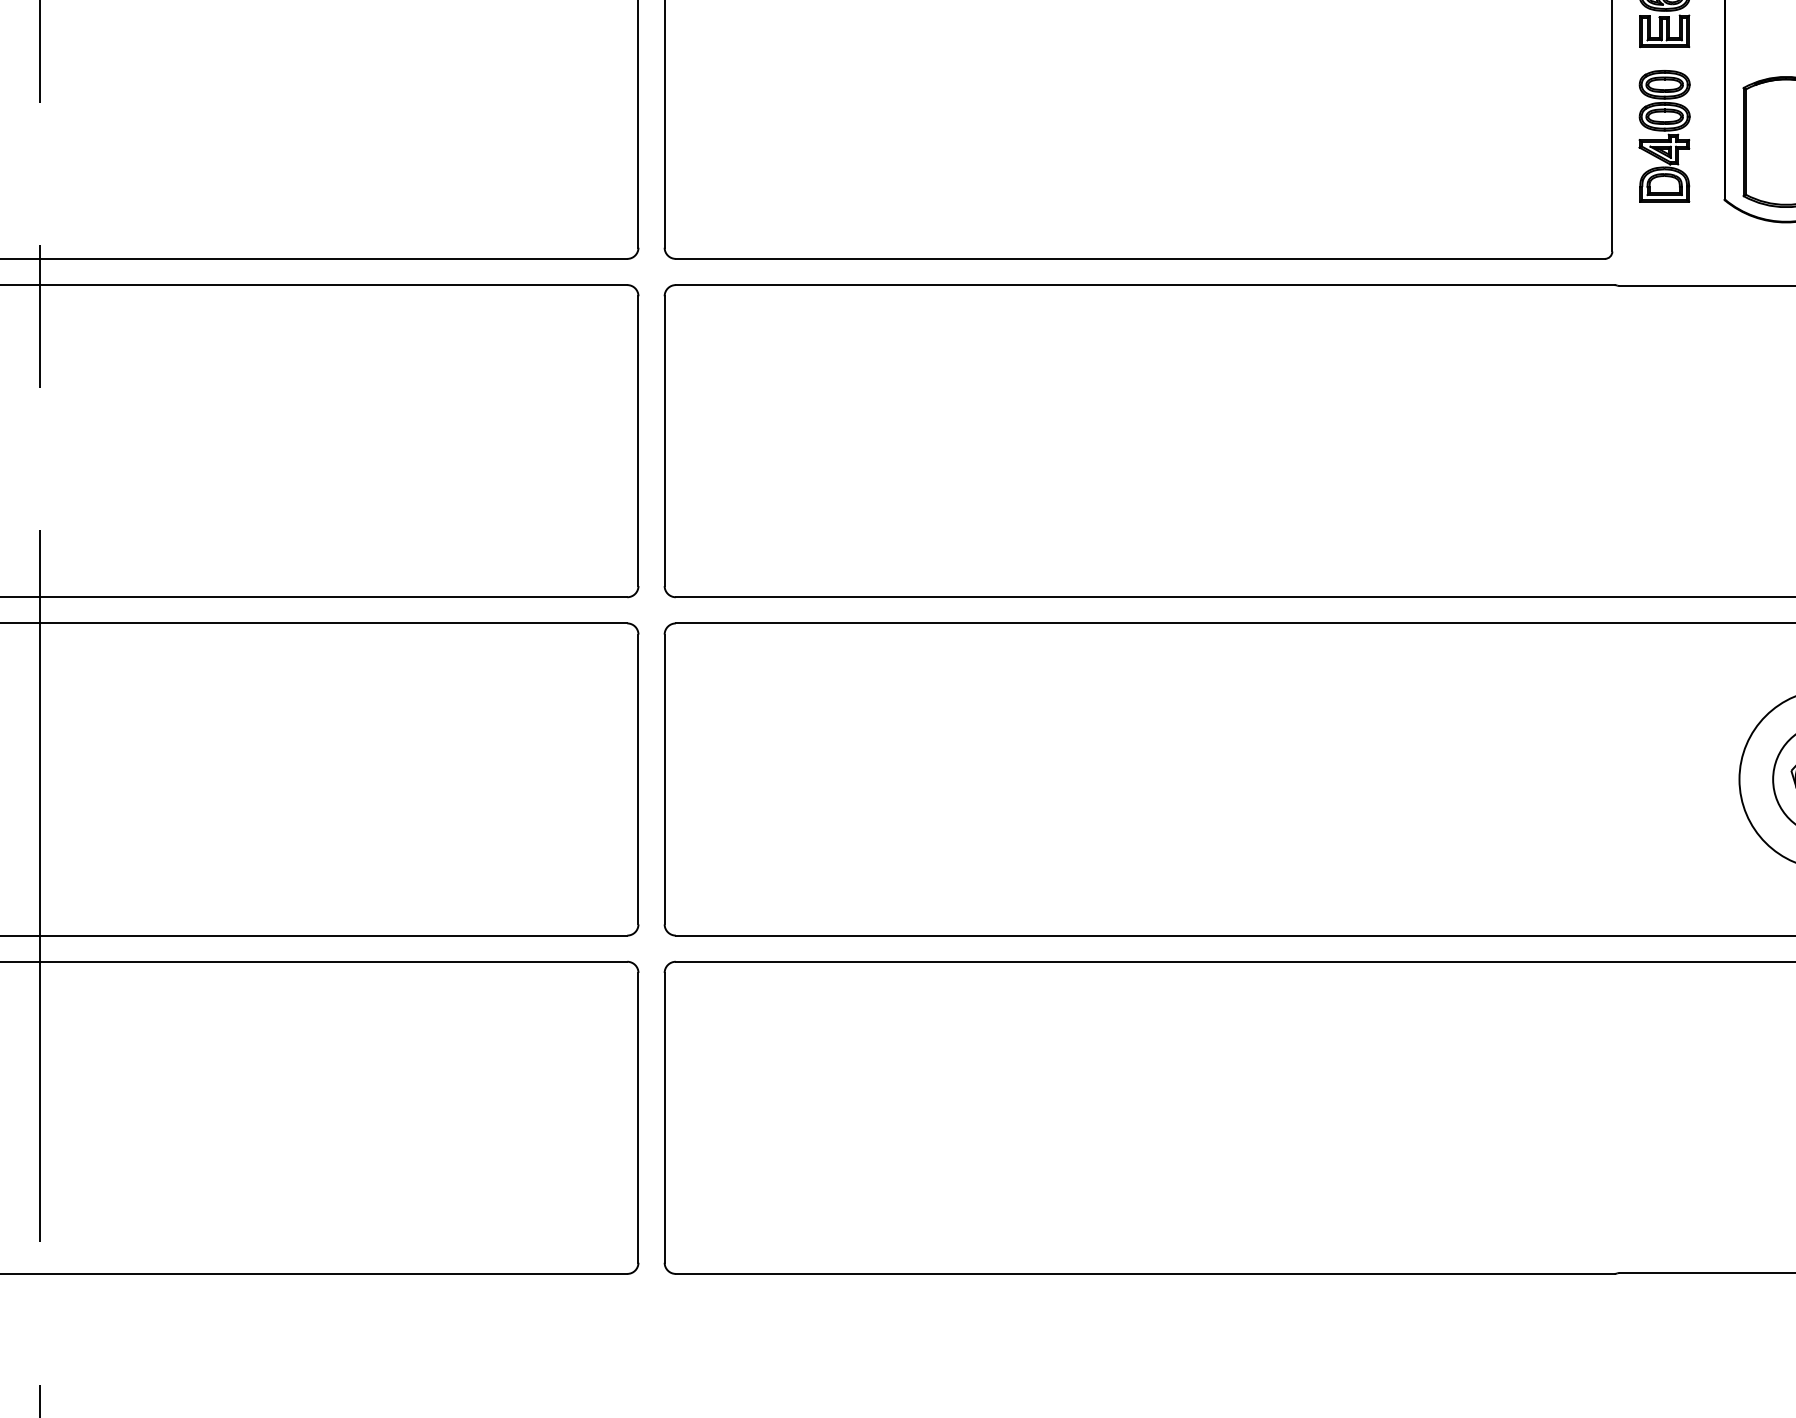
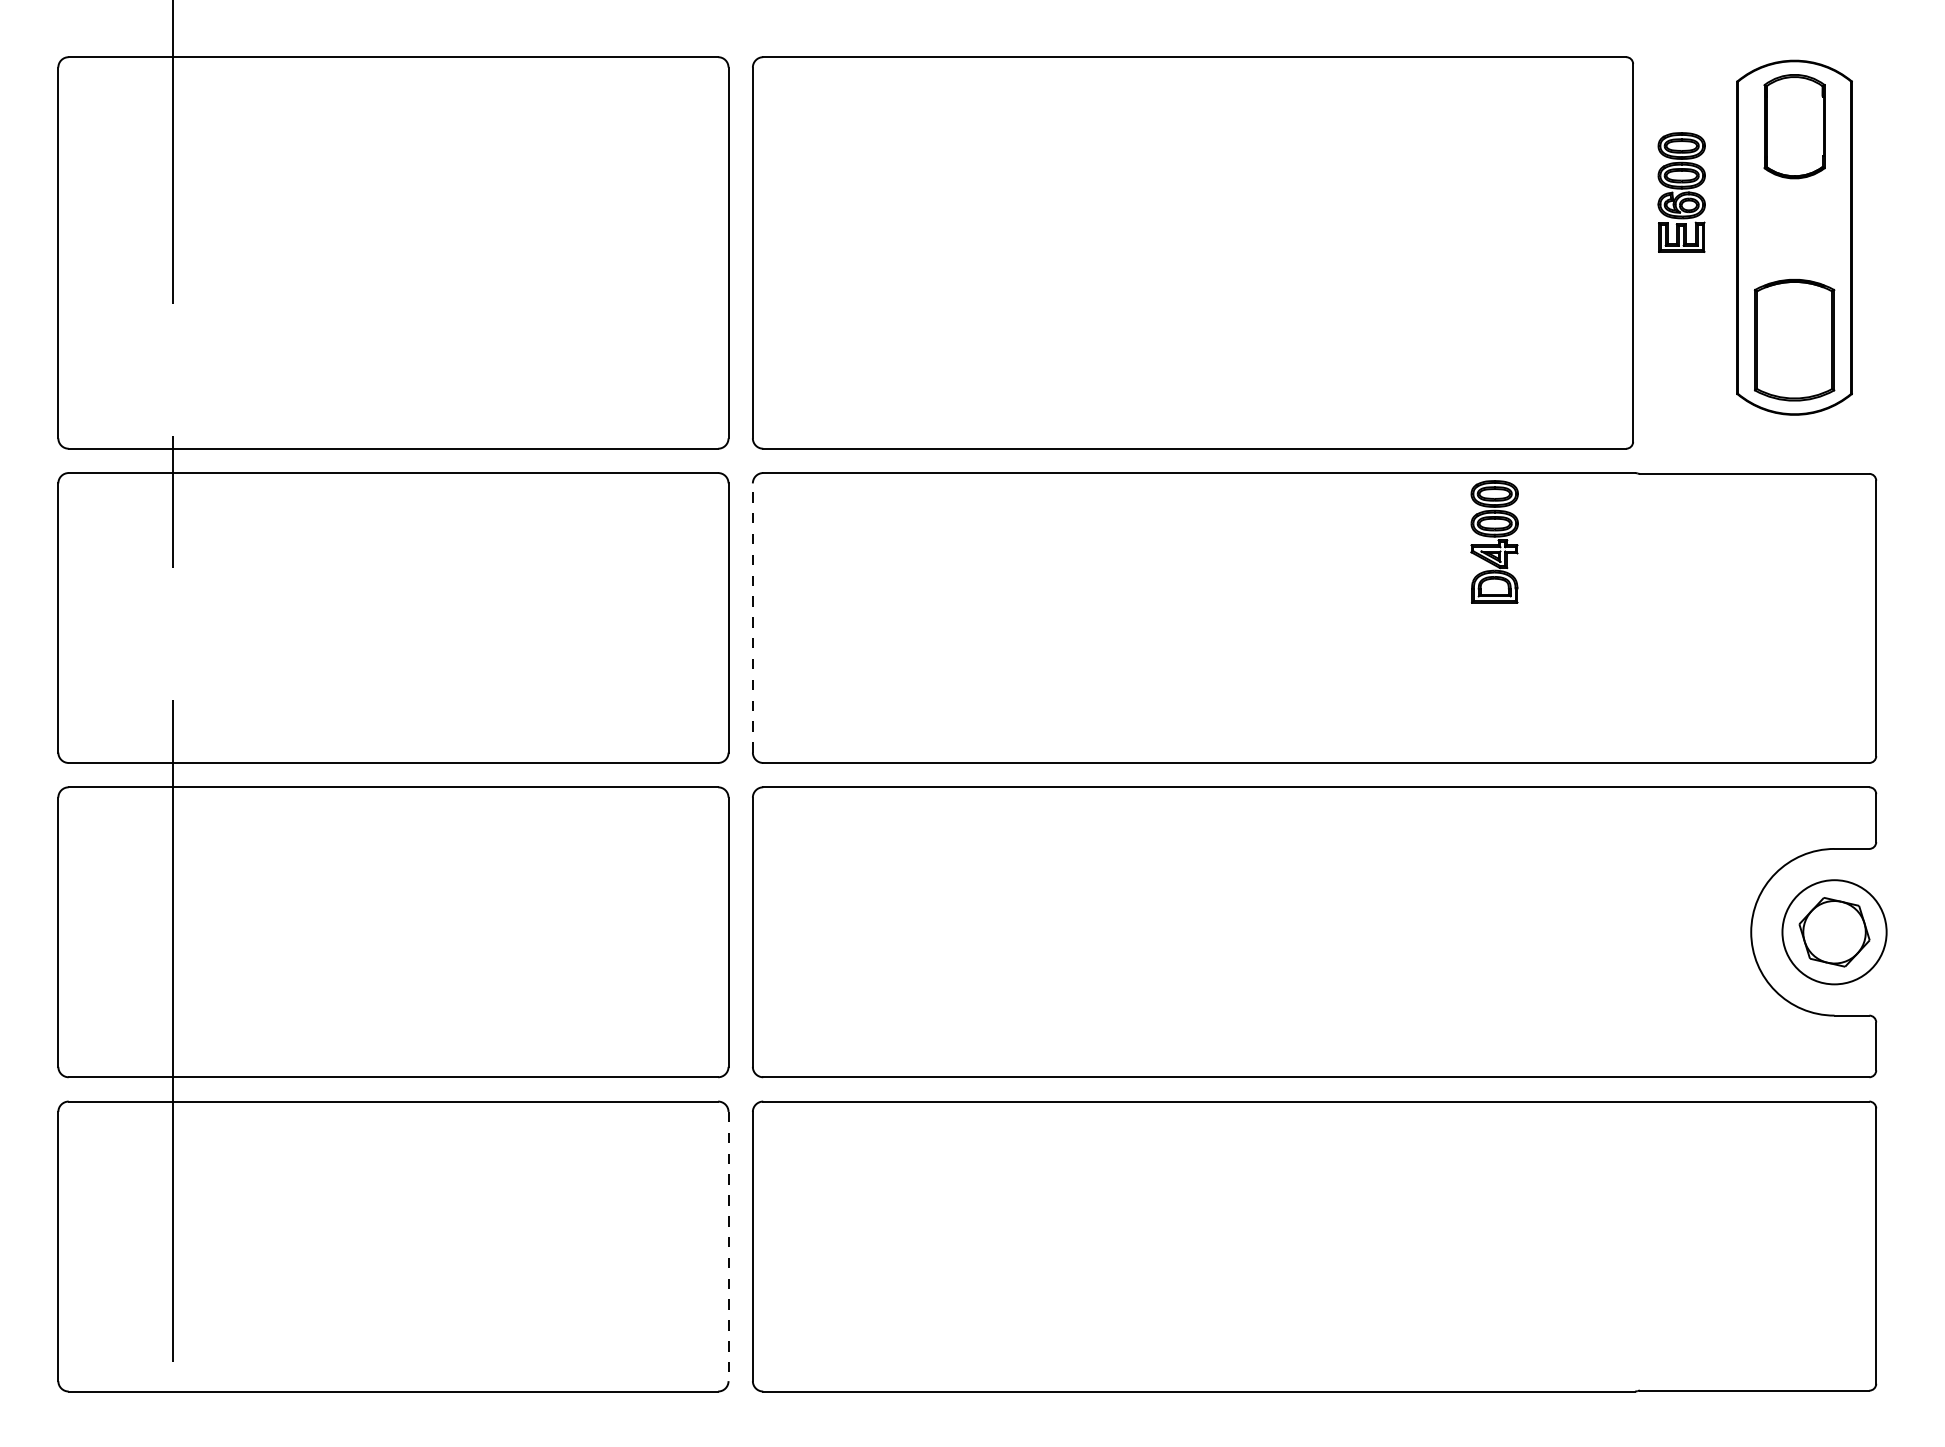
part: (1664, 135) -> (1494, 541), moved
line: (664, 441) -> (752, 618), solid -> dashed
line: (638, 1117) -> (728, 1246), solid -> dashed

